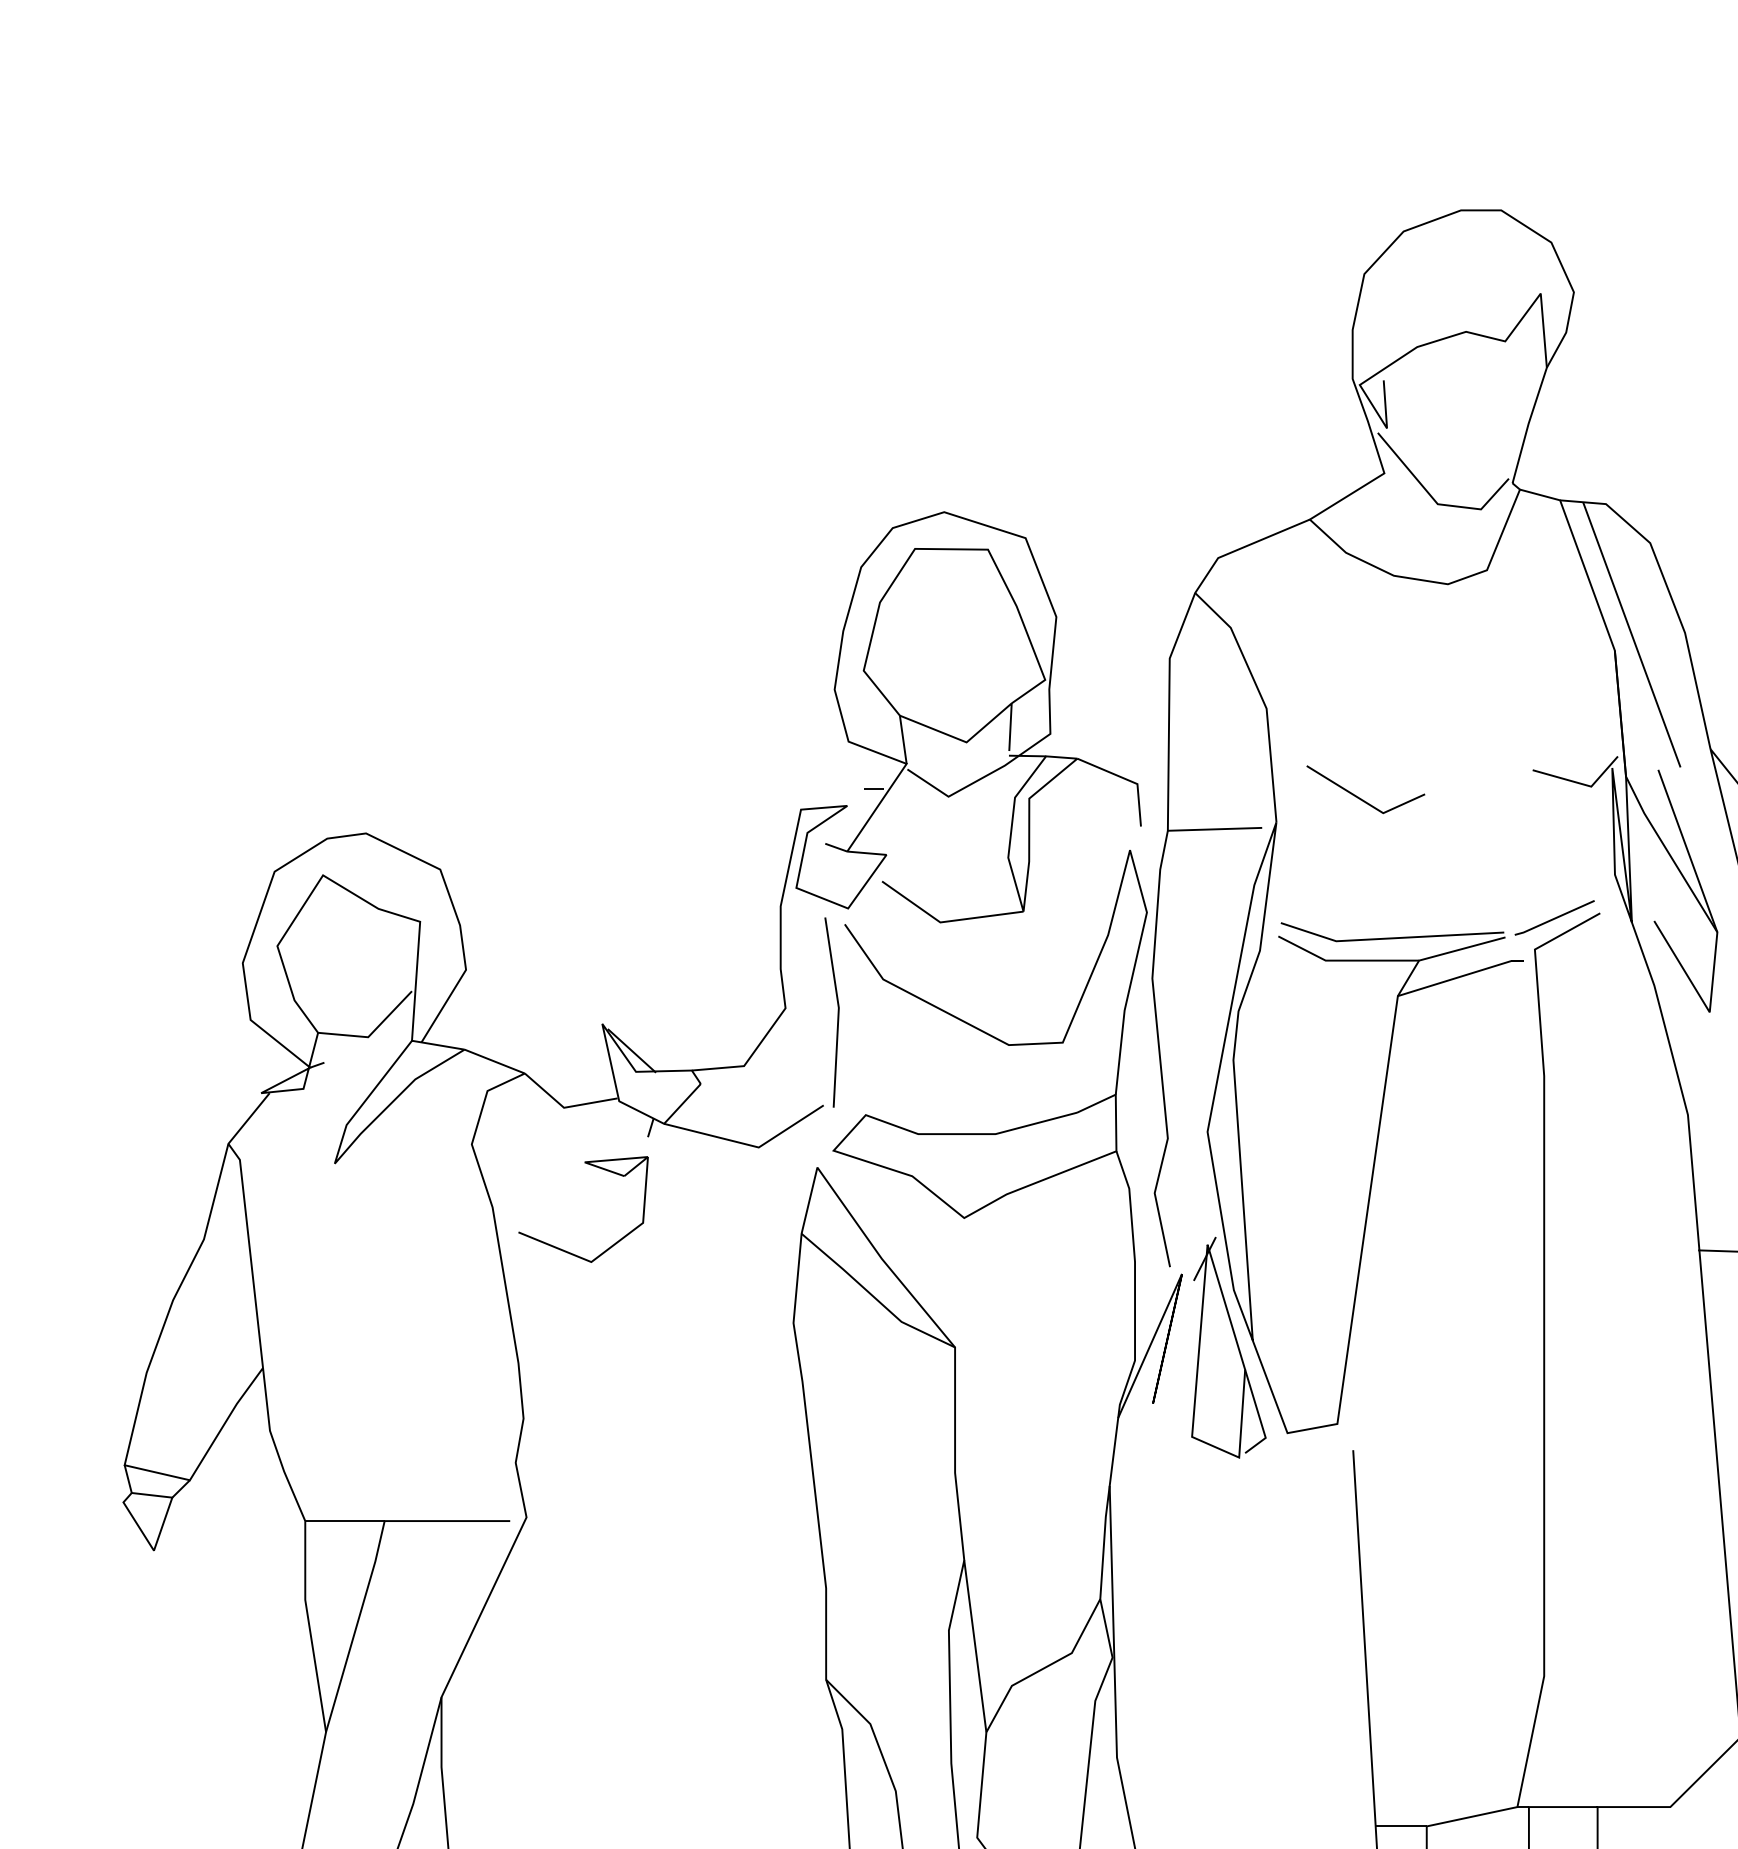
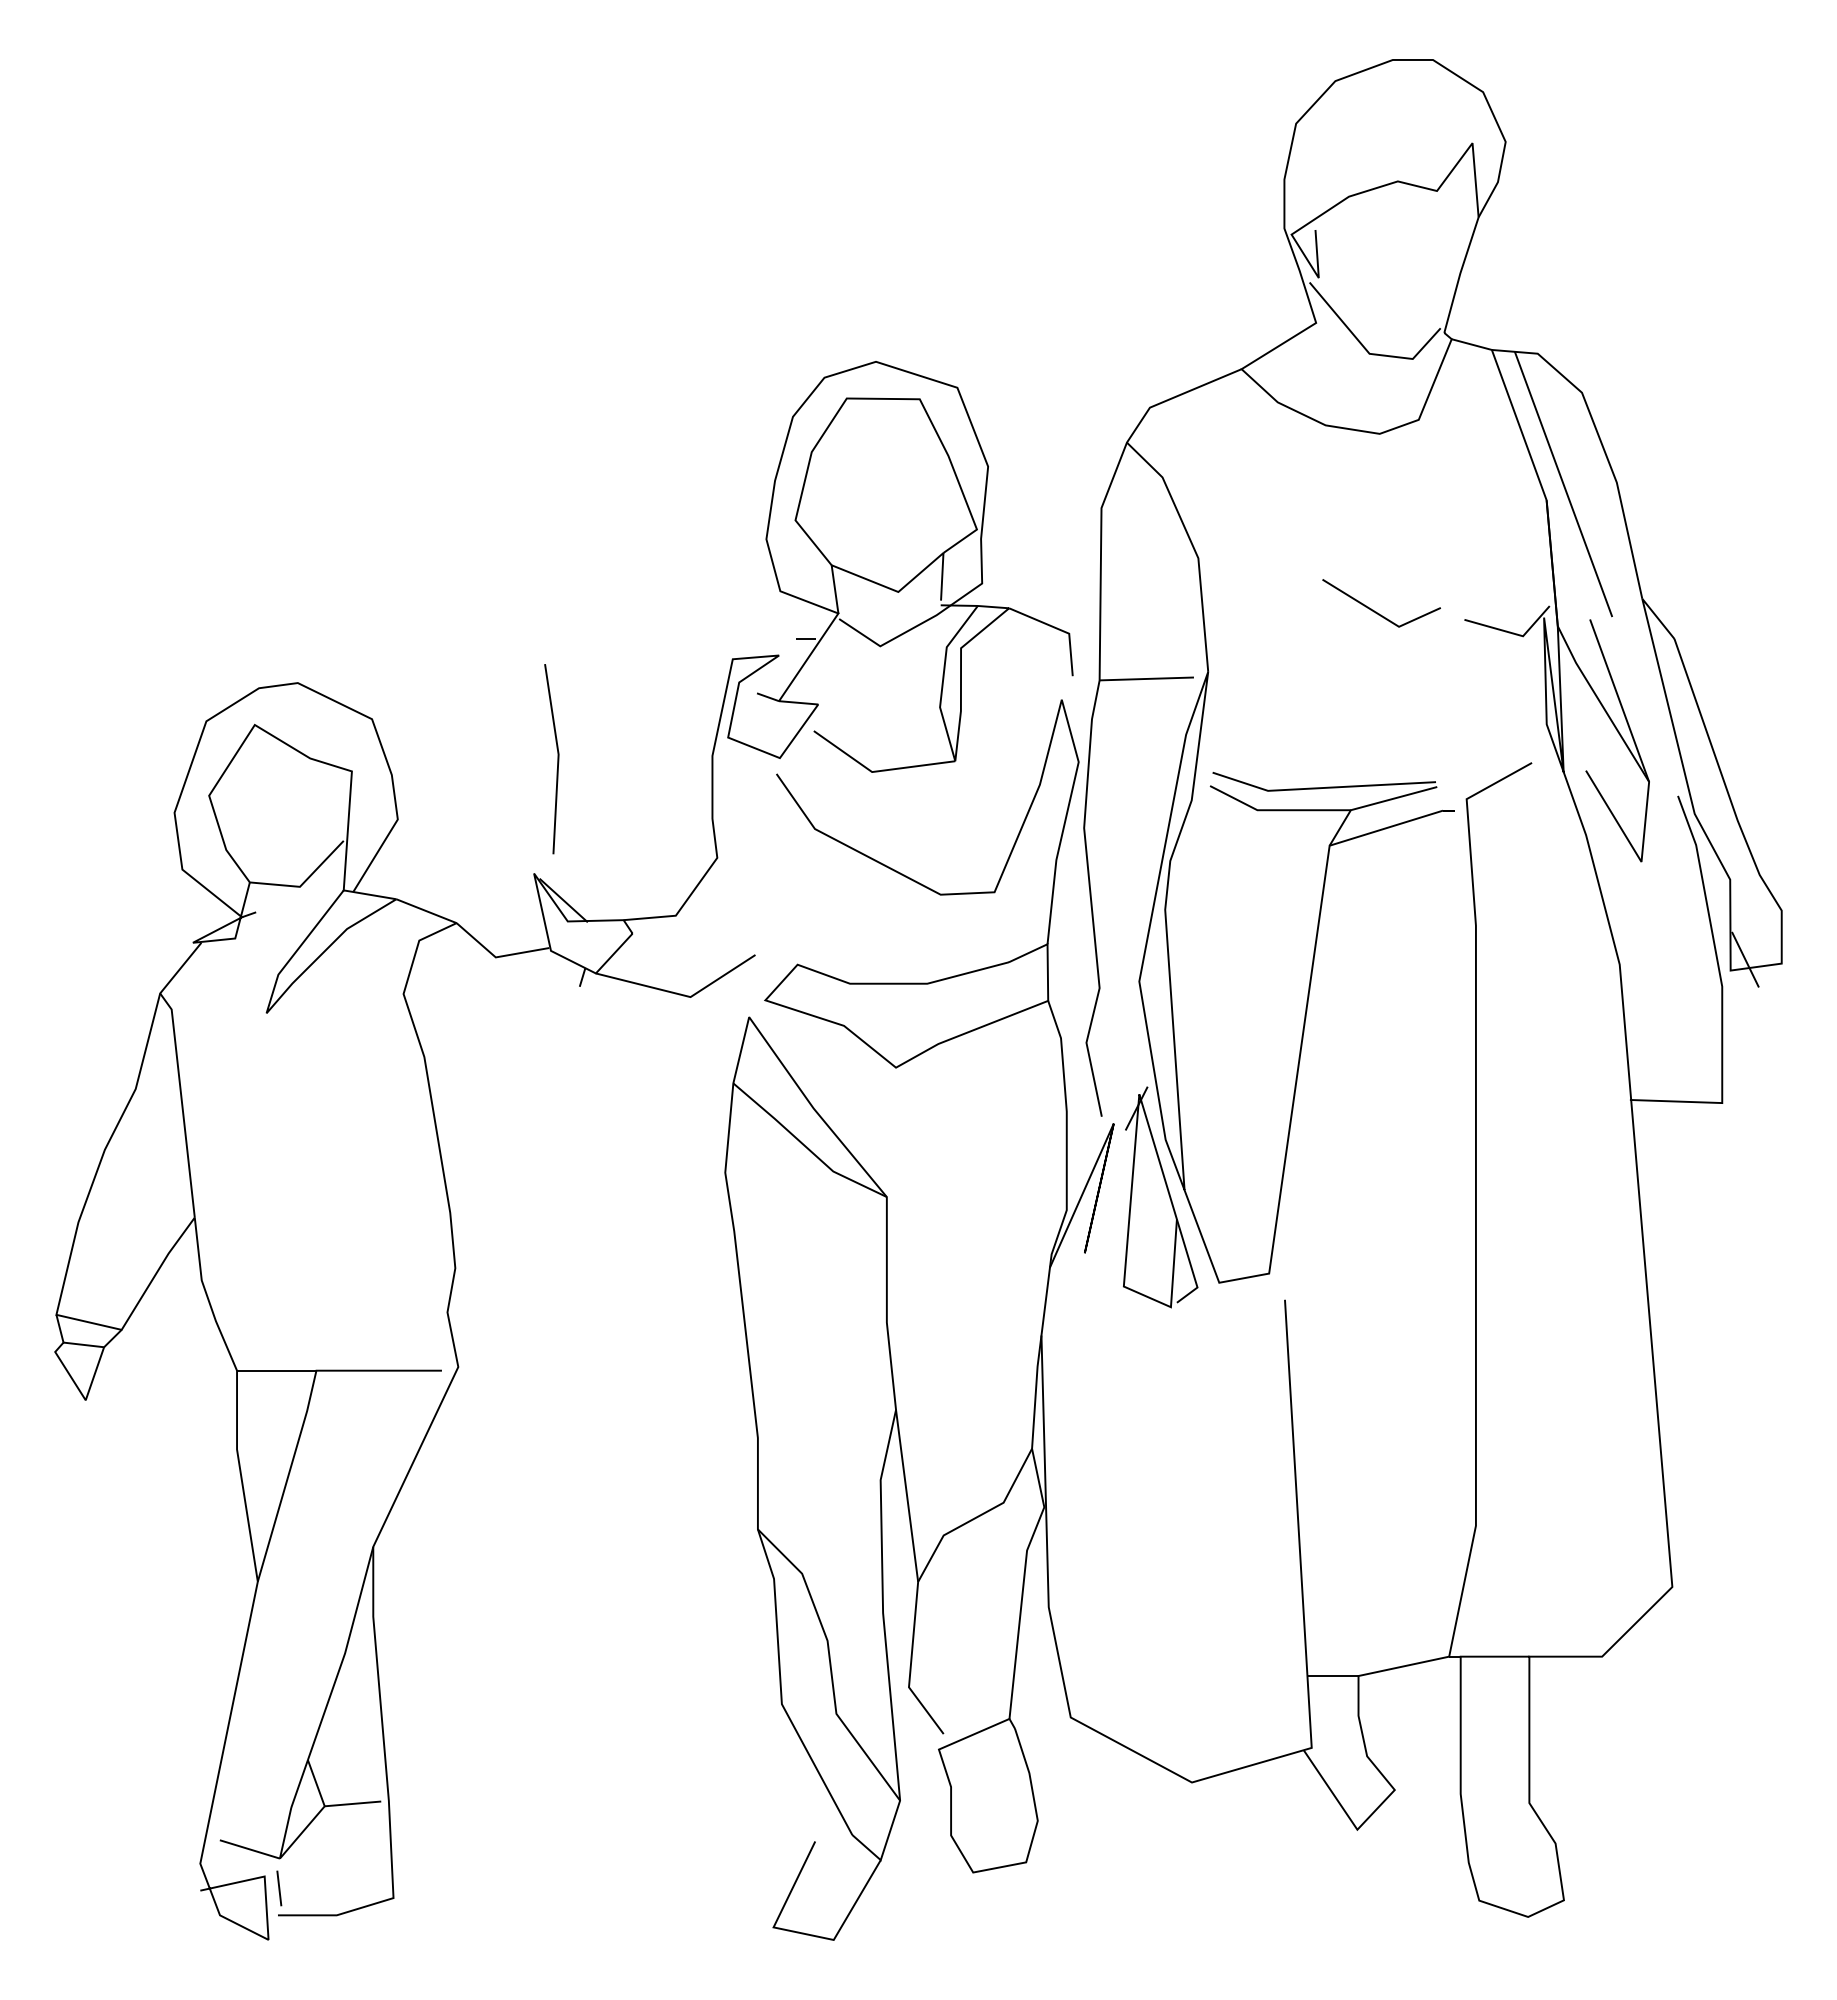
line: (1360, 797) -> (1376, 611), moved
line: (1554, 917) -> (1486, 767), removed
line: (837, 1012) -> (557, 759), moved
part: (596, 1167) -> (528, 1017), removed

